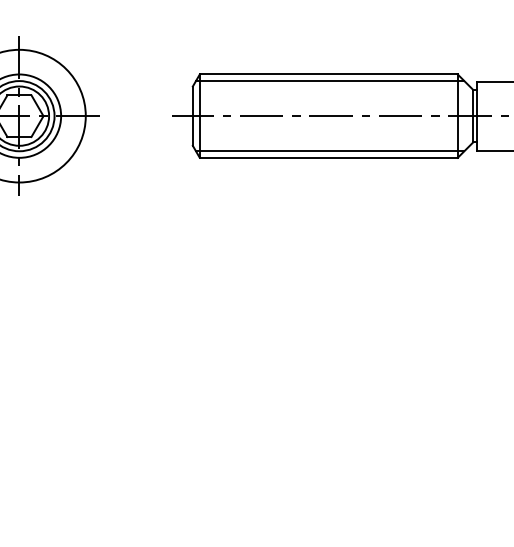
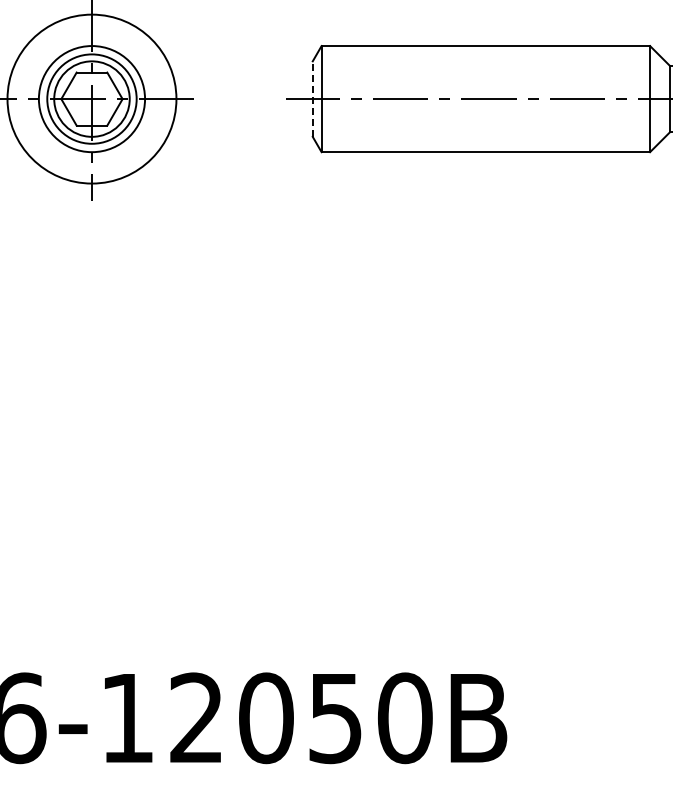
line: (330, 81) -> (487, 54), removed
line: (192, 116) -> (312, 99), solid -> dashed
line: (330, 151) -> (487, 143), removed

